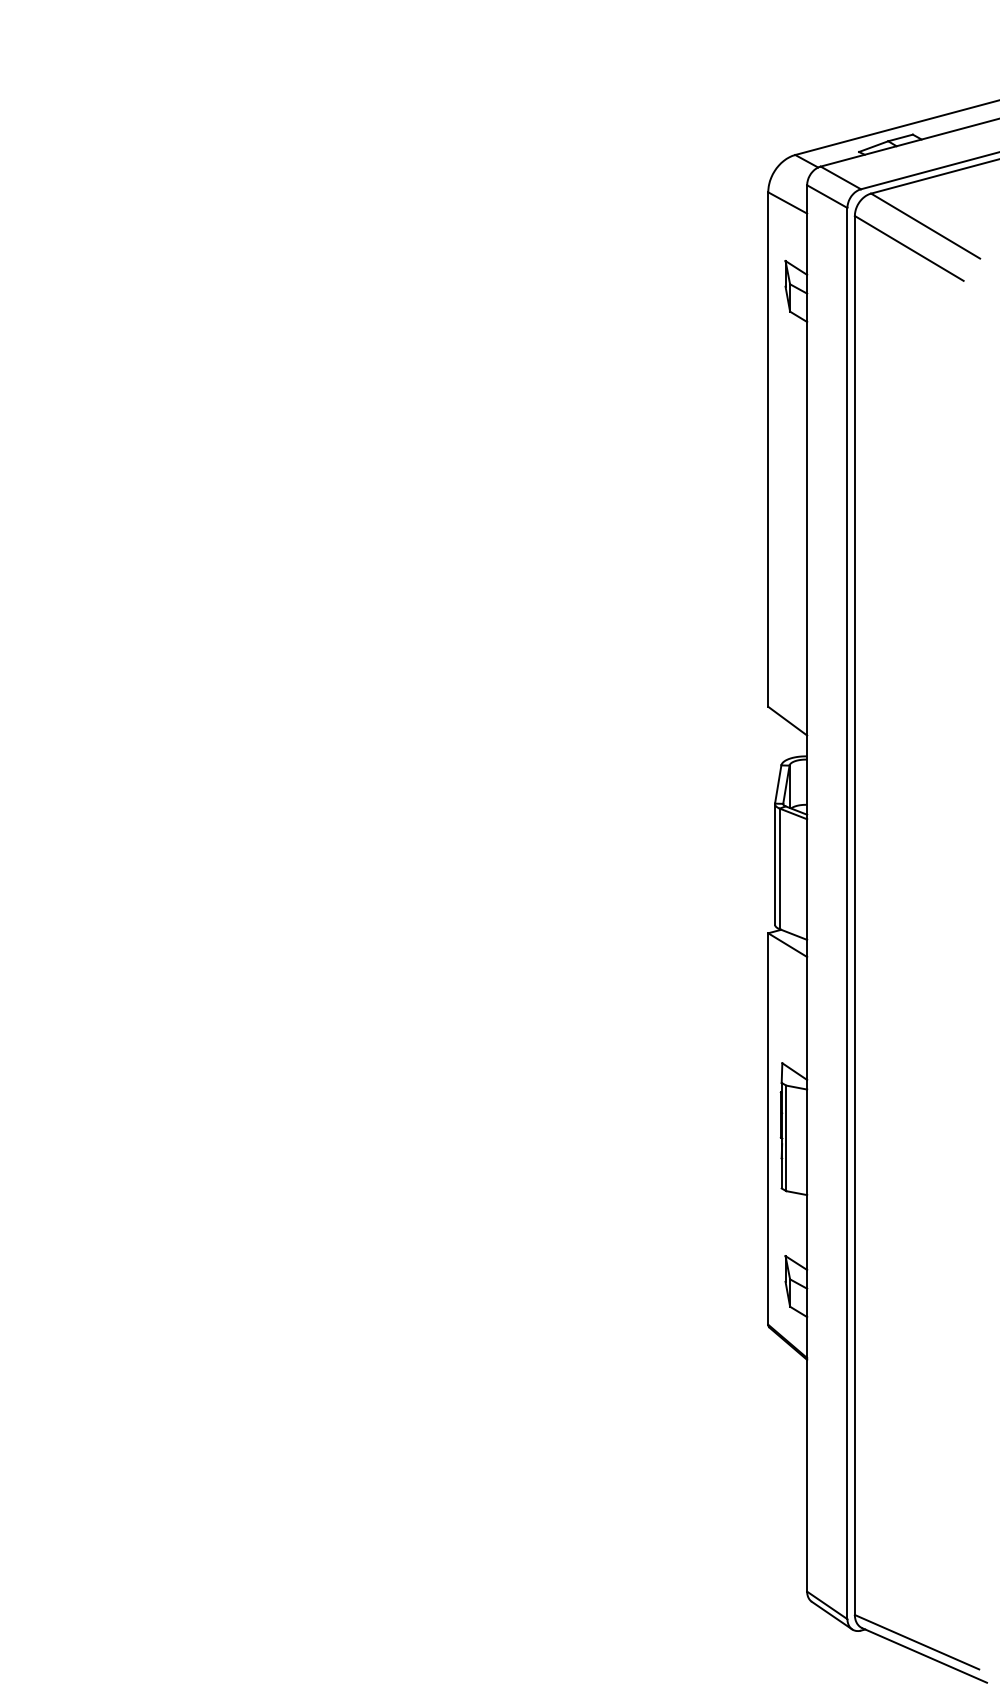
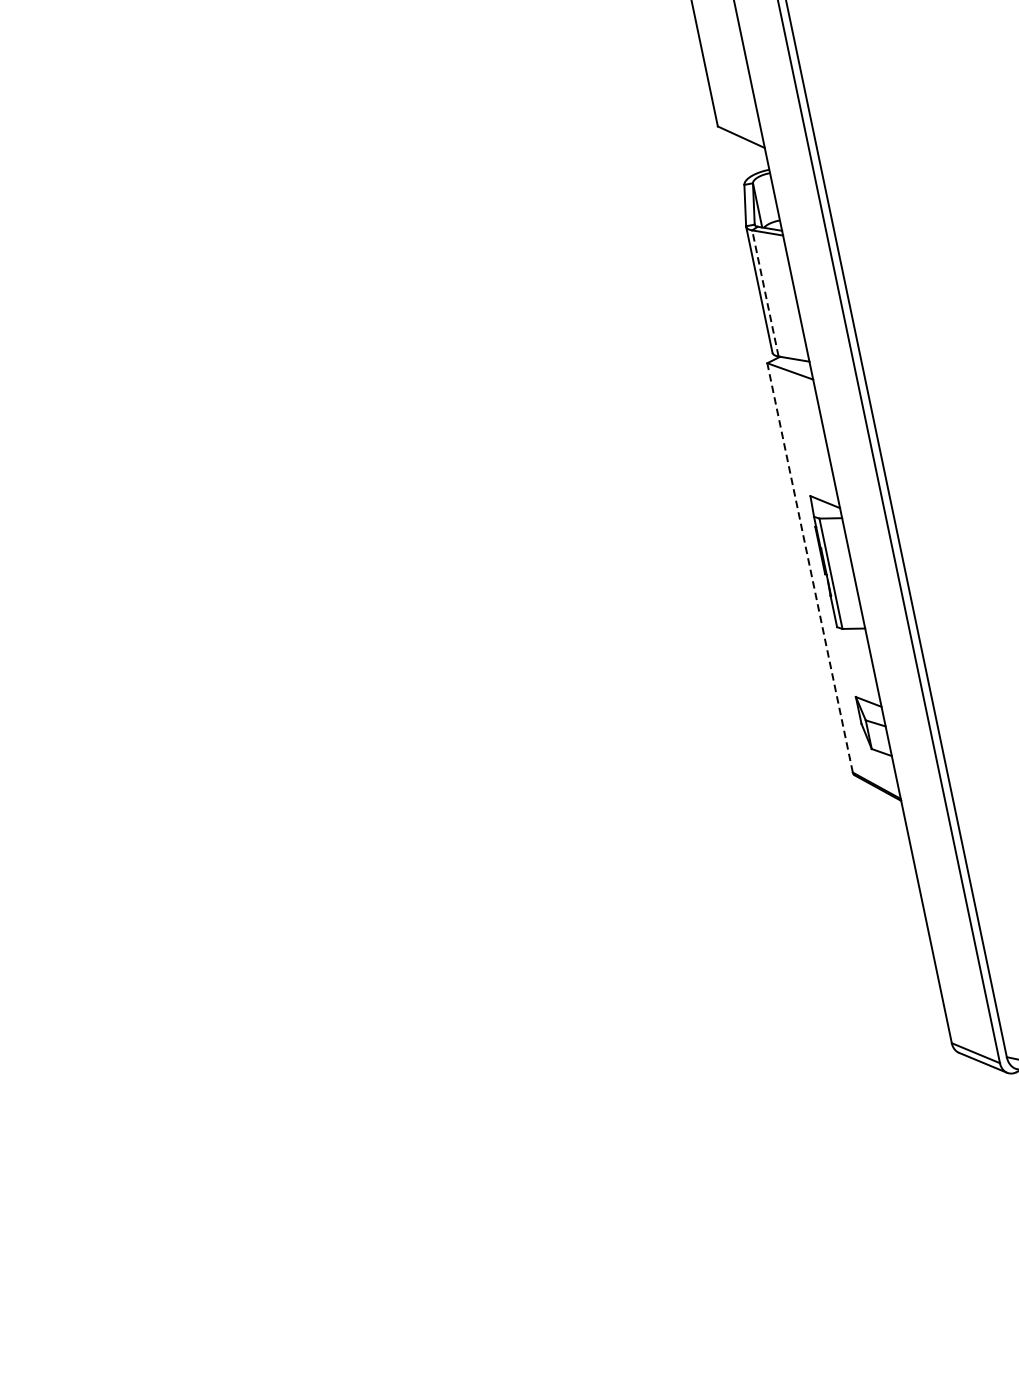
line: (779, 868) -> (764, 293), solid -> dashed
line: (768, 1129) -> (810, 568), solid -> dashed

